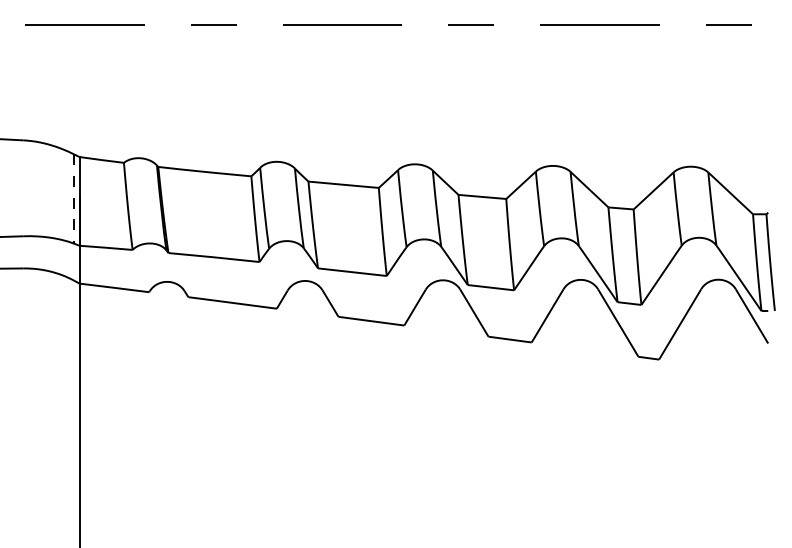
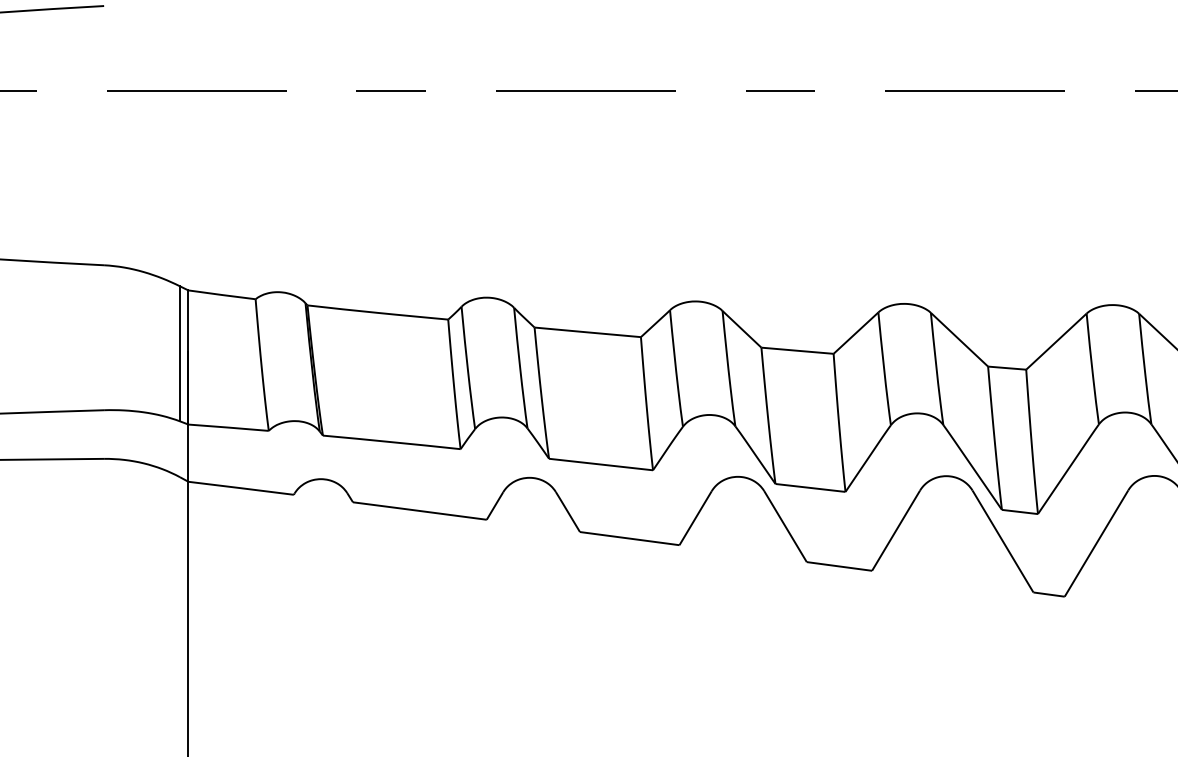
line: (74, 198) -> (180, 353), dashed -> solid

